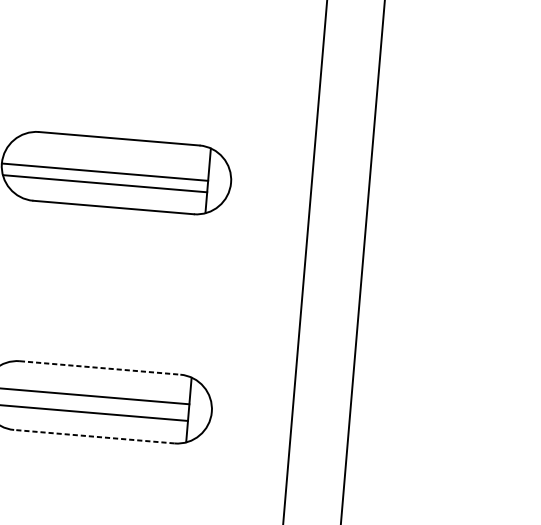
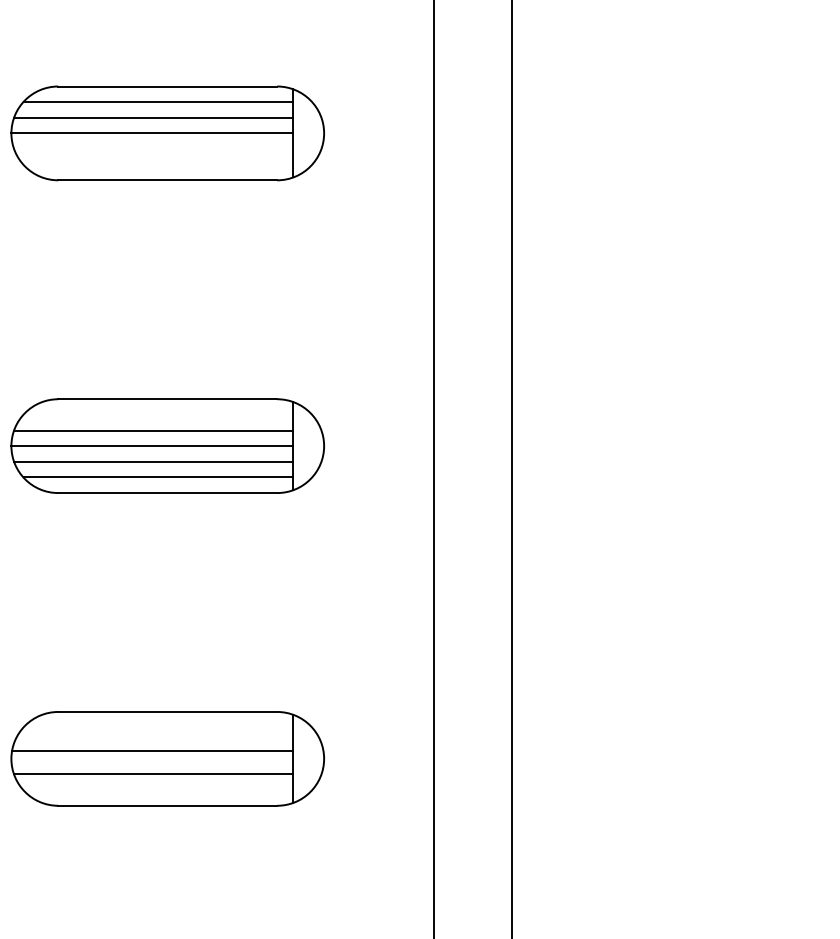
line: (106, 160) -> (153, 430), added
line: (107, 195) -> (157, 477), added
line: (100, 367) -> (168, 711), dashed -> solid
line: (94, 436) -> (167, 805), dashed -> solid

